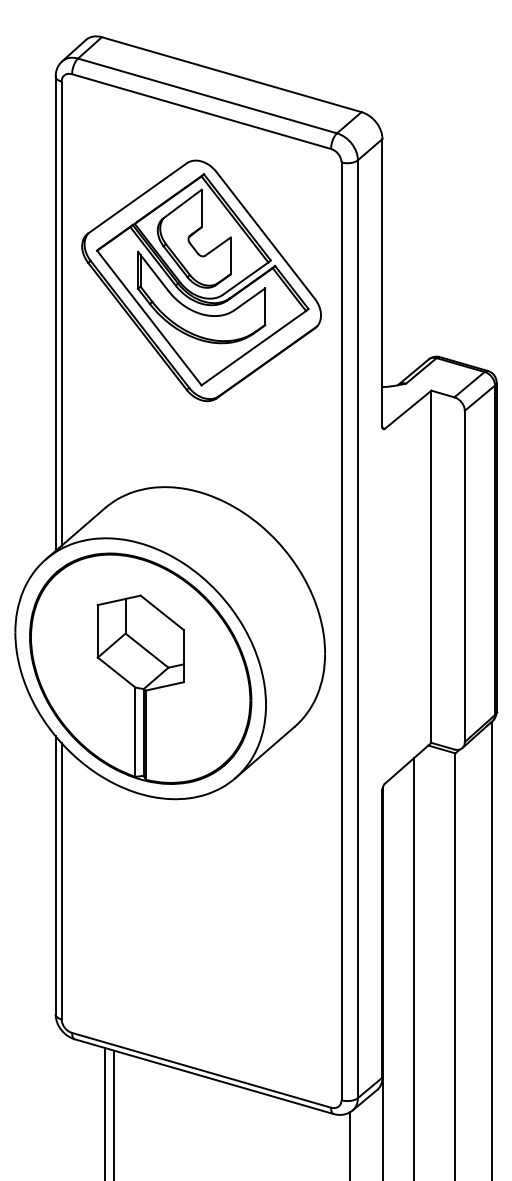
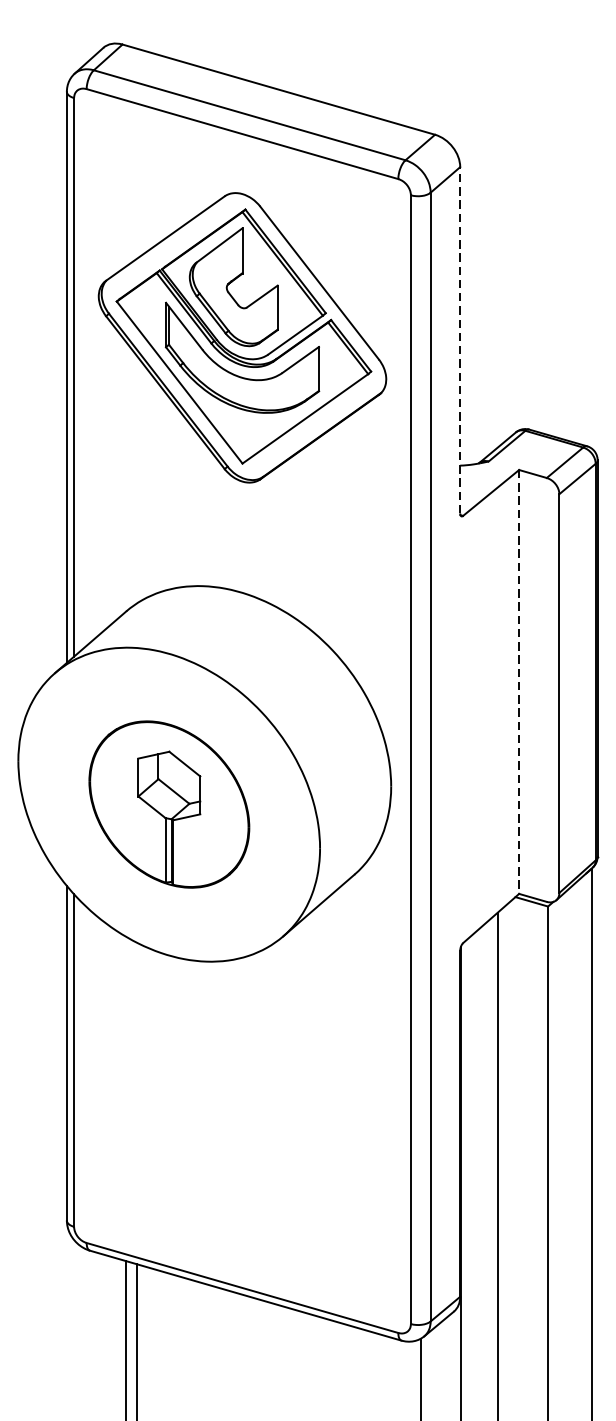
line: (382, 282) -> (460, 339), solid -> dashed
line: (431, 567) -> (519, 682), solid -> dashed
part: (140, 668) -> (168, 804), size x0.6

